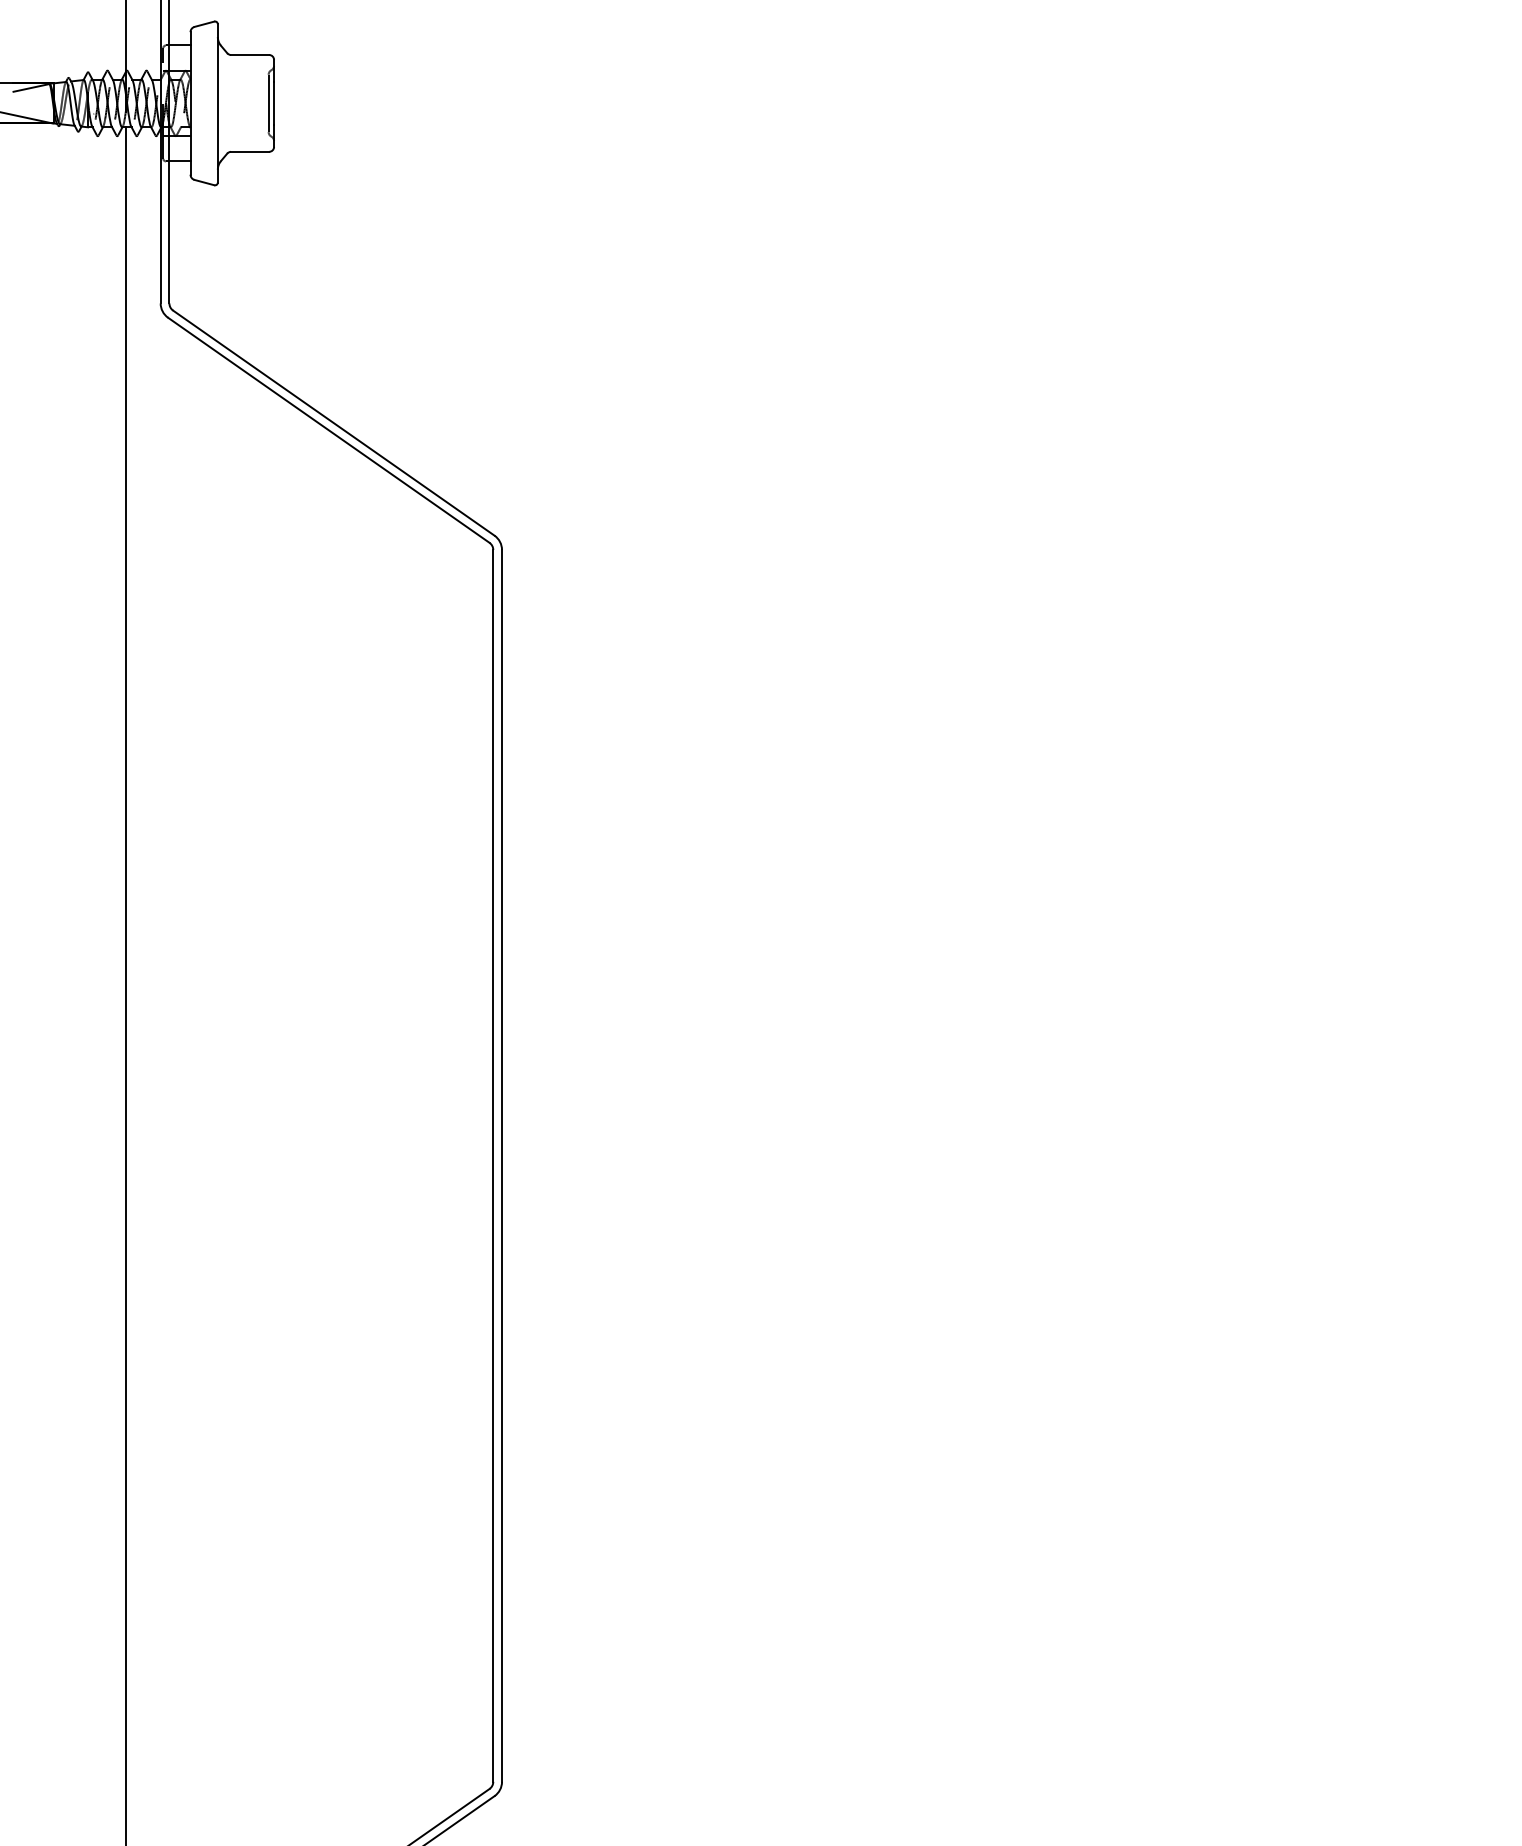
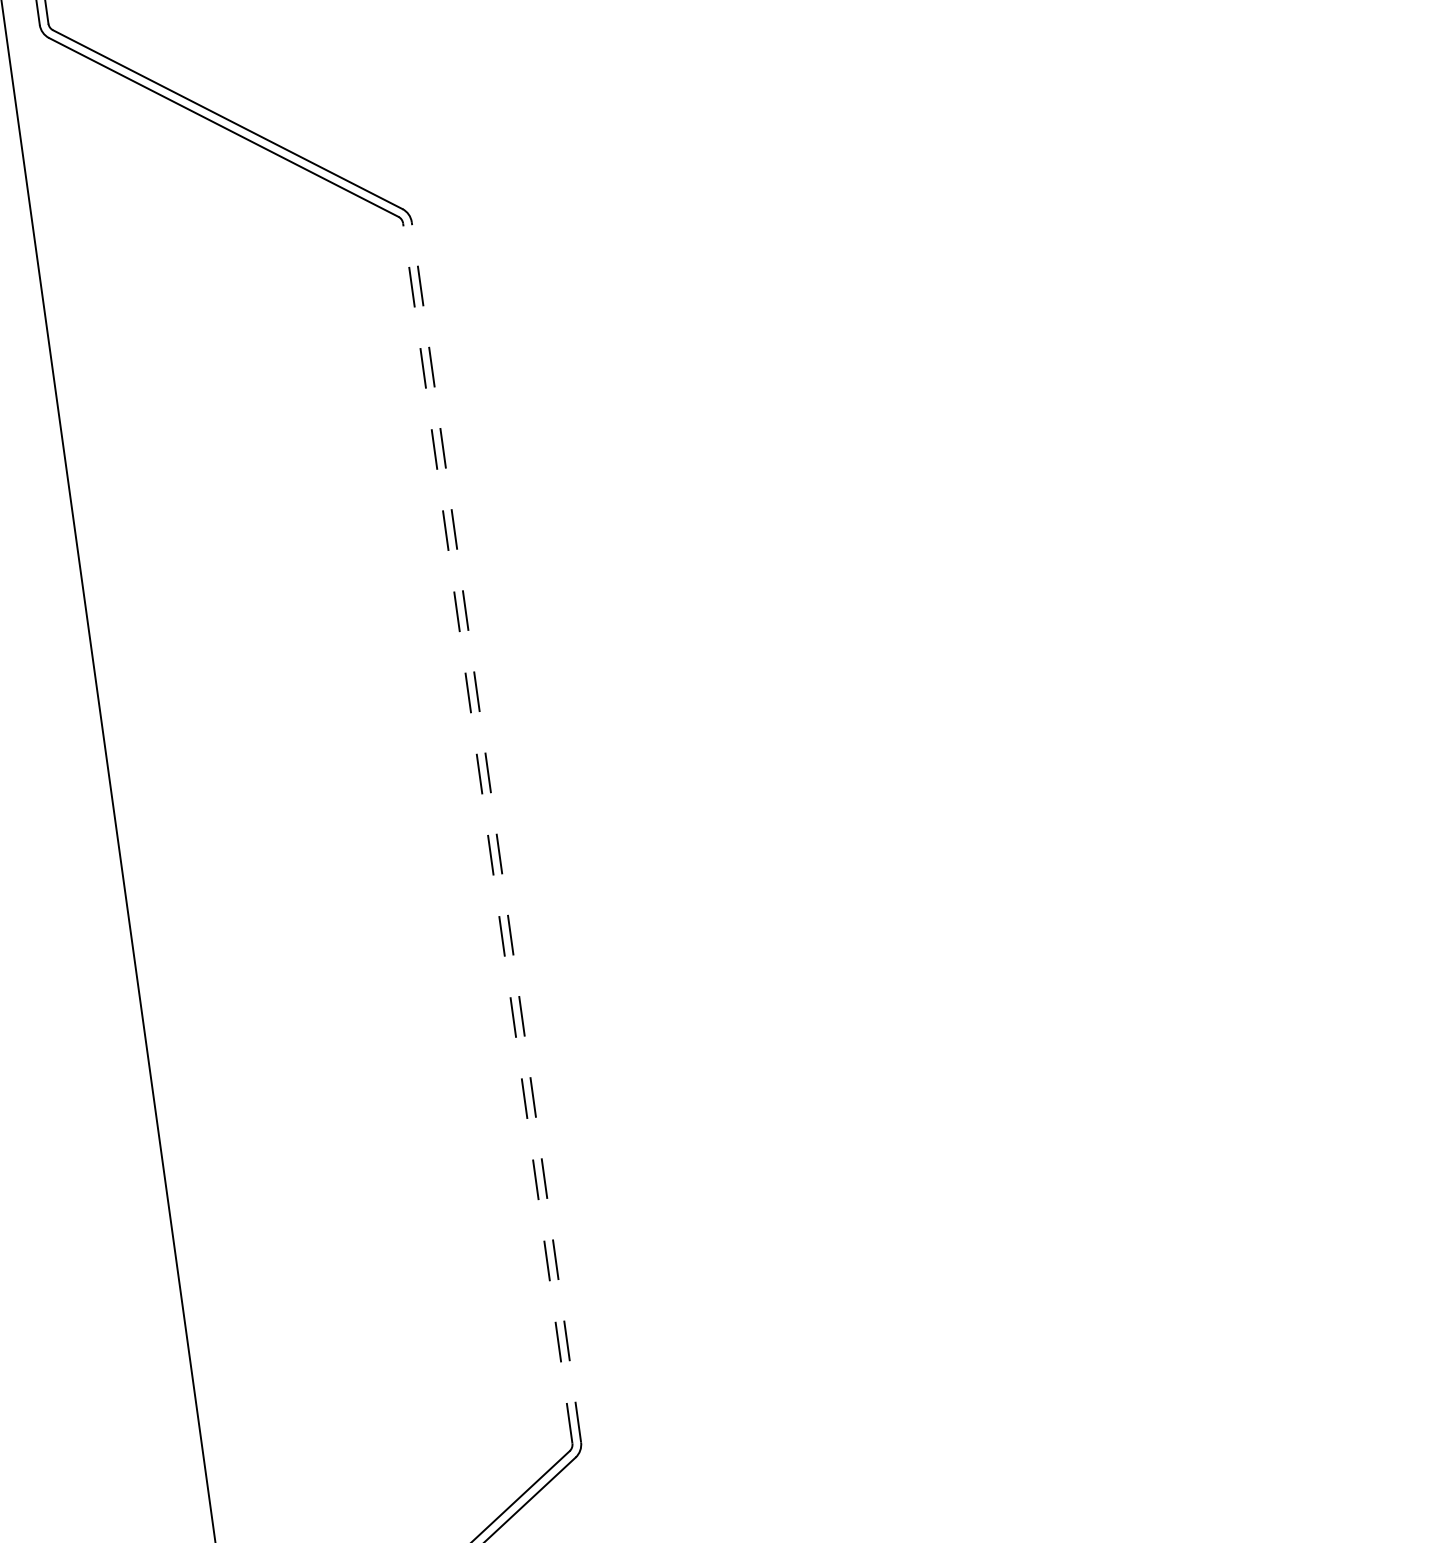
line: (493, 1165) -> (487, 833), solid -> dashed
line: (502, 1165) -> (496, 831), solid -> dashed

